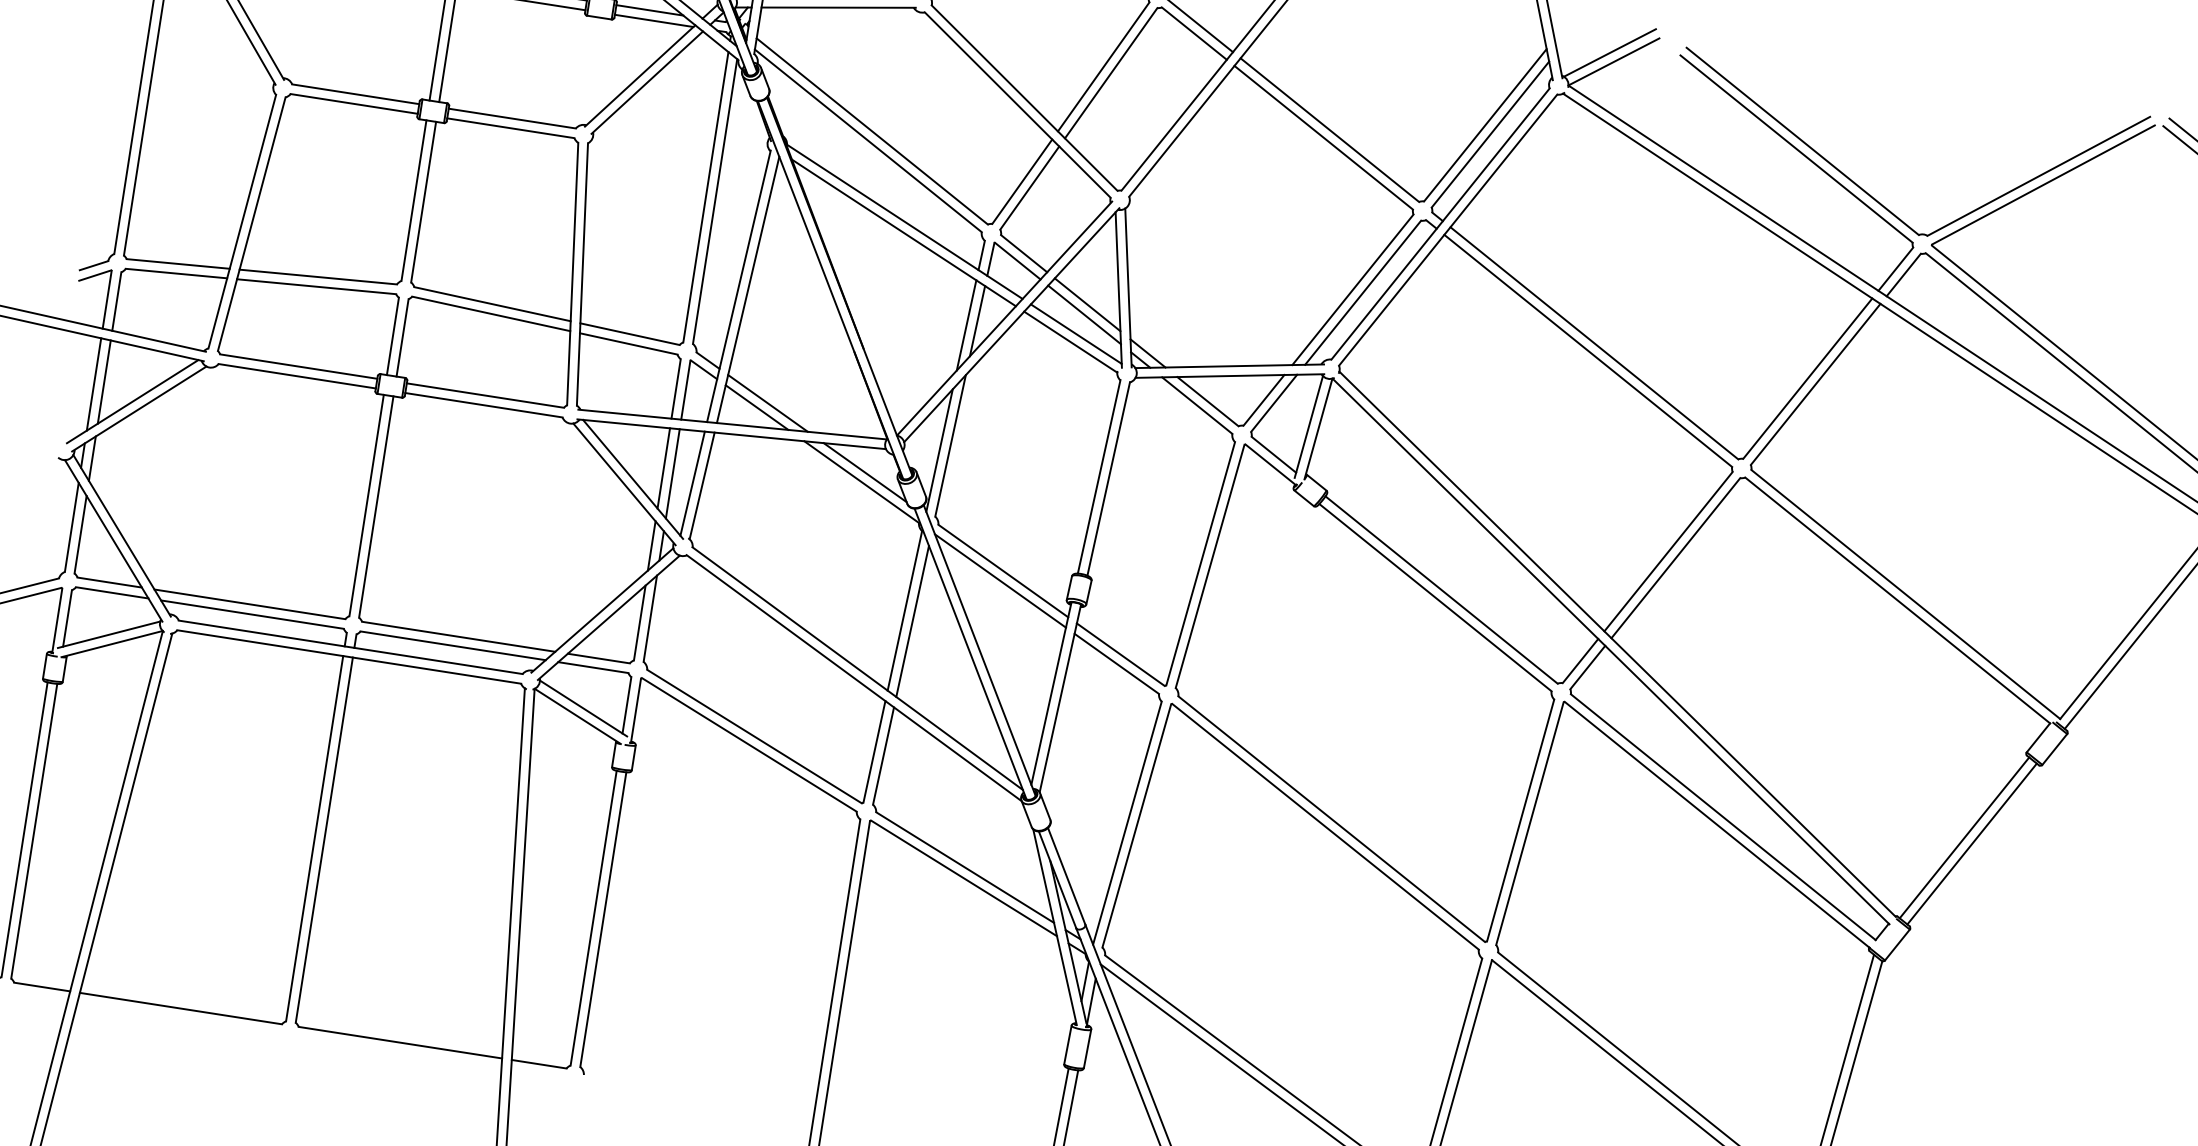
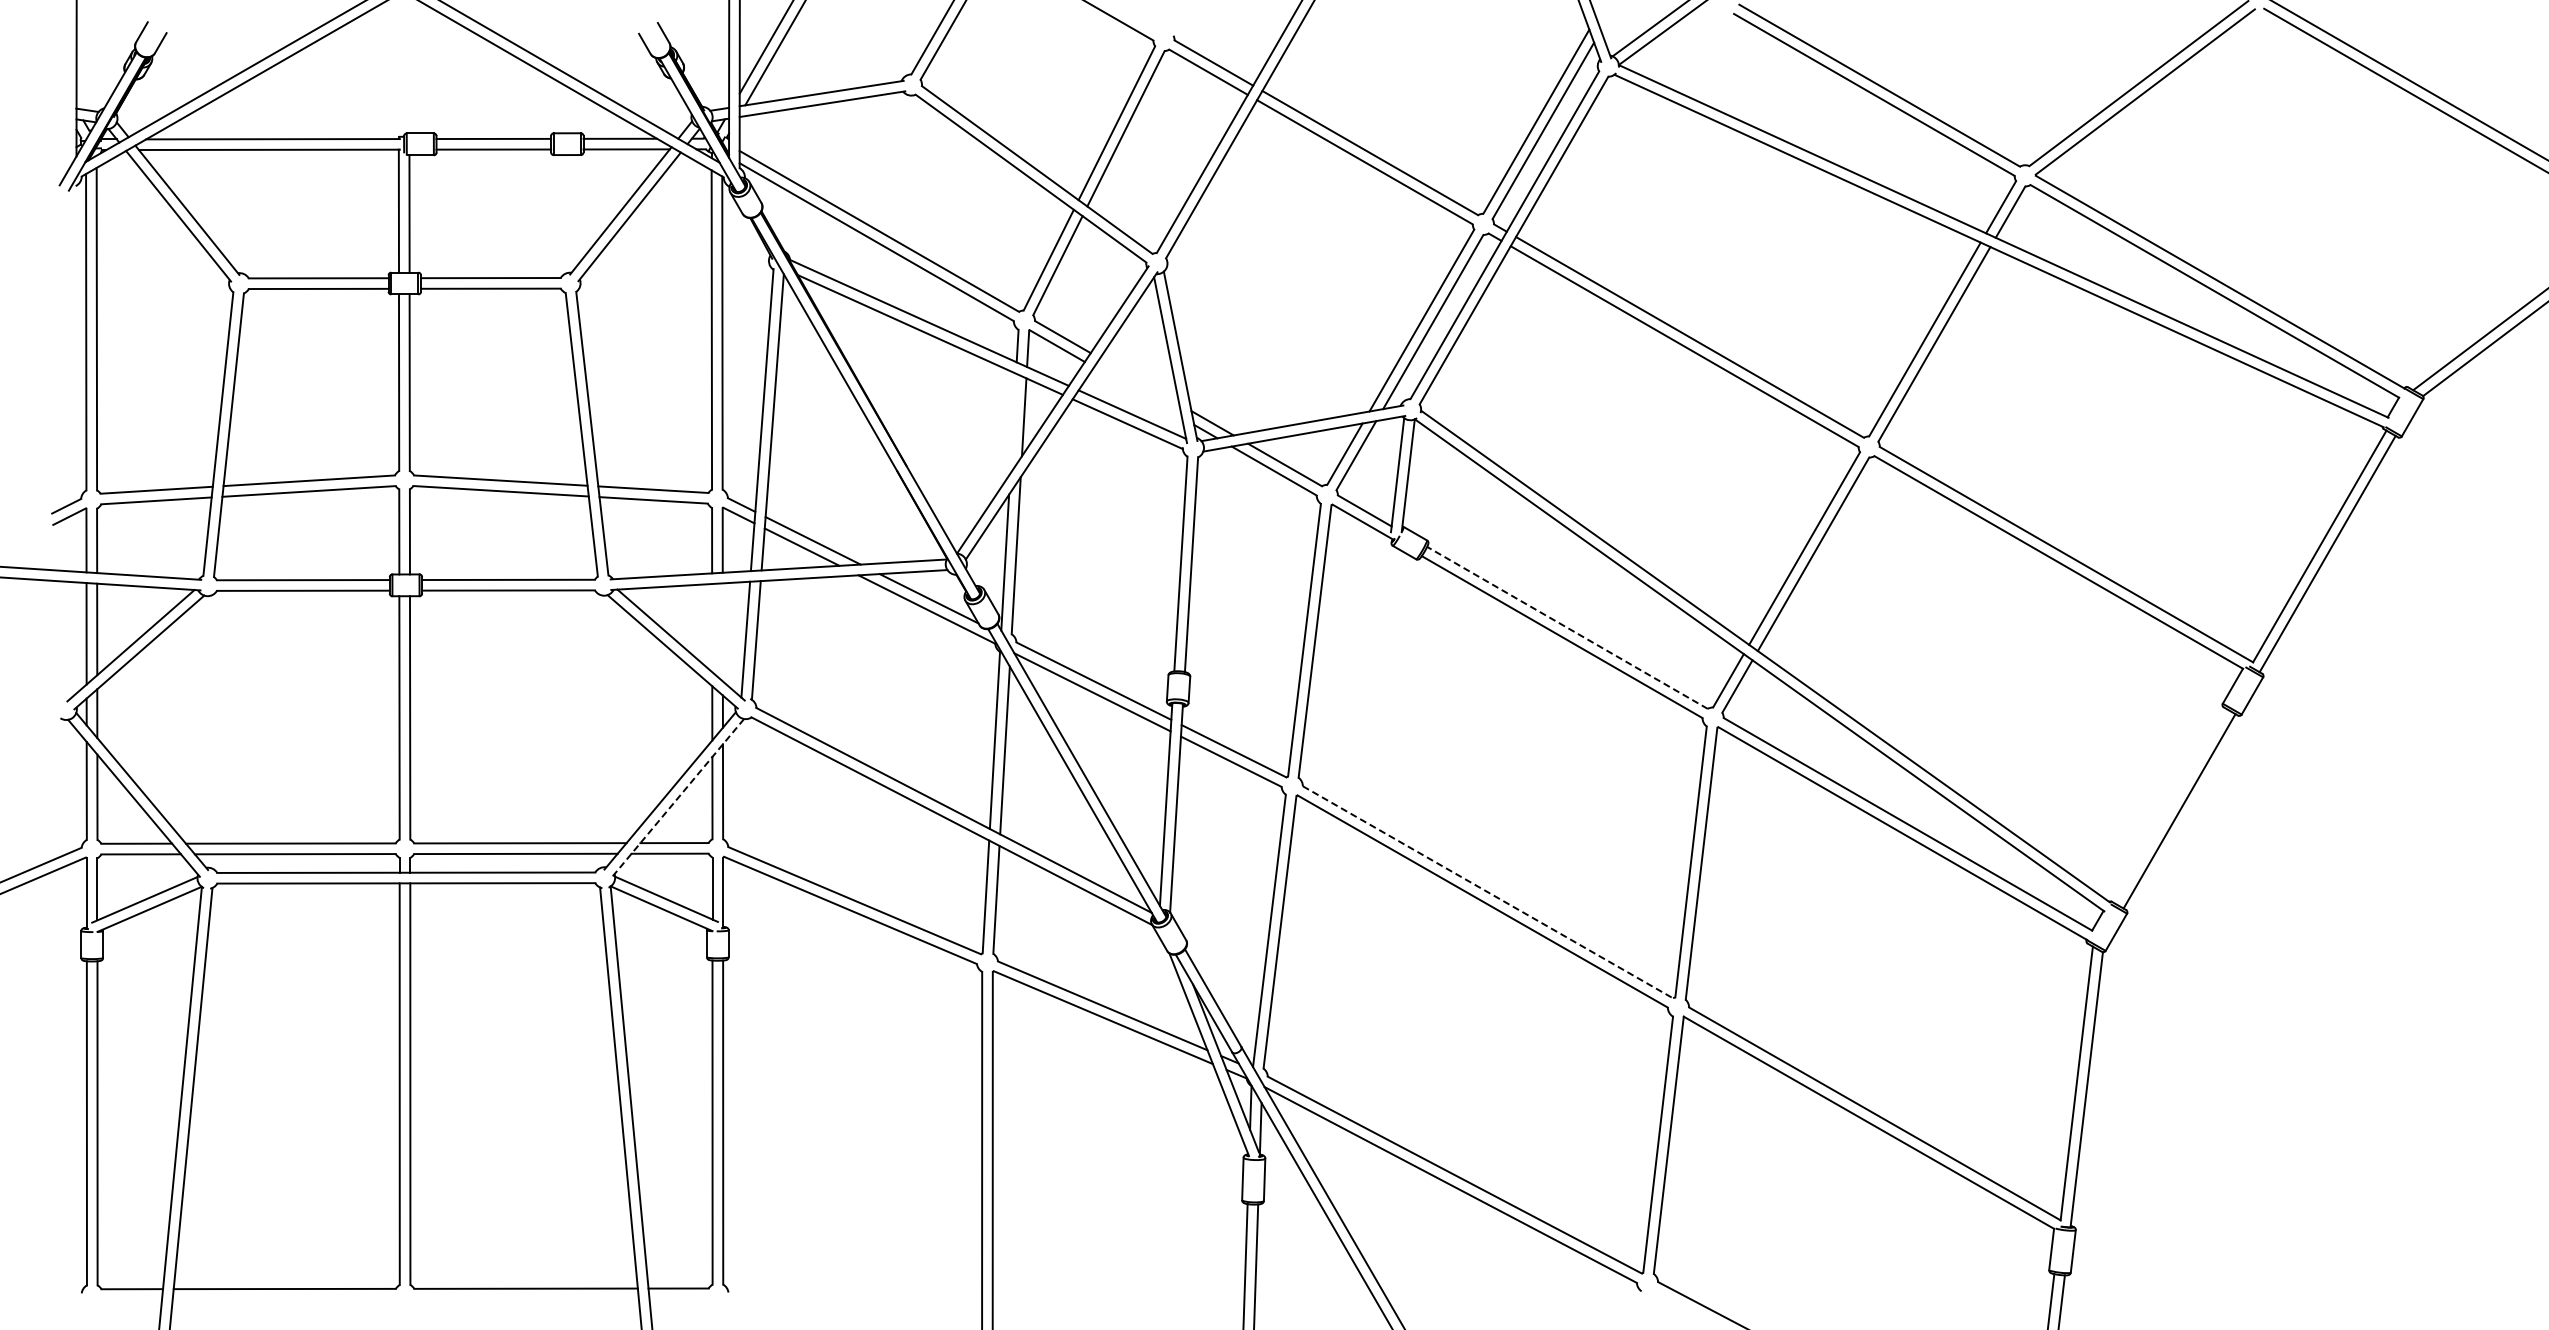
line: (1087, 305) -> (1139, 381), removed
line: (1085, 314) -> (1138, 392), removed
line: (966, 325) -> (1013, 423), removed
line: (663, 468) -> (712, 628), removed
line: (672, 473) -> (722, 632), removed
line: (1441, 589) -> (1567, 627), solid -> dashed
line: (608, 617) -> (678, 797), solid -> dashed
line: (1332, 819) -> (1488, 892), solid -> dashed
line: (1964, 837) -> (2170, 805), removed

